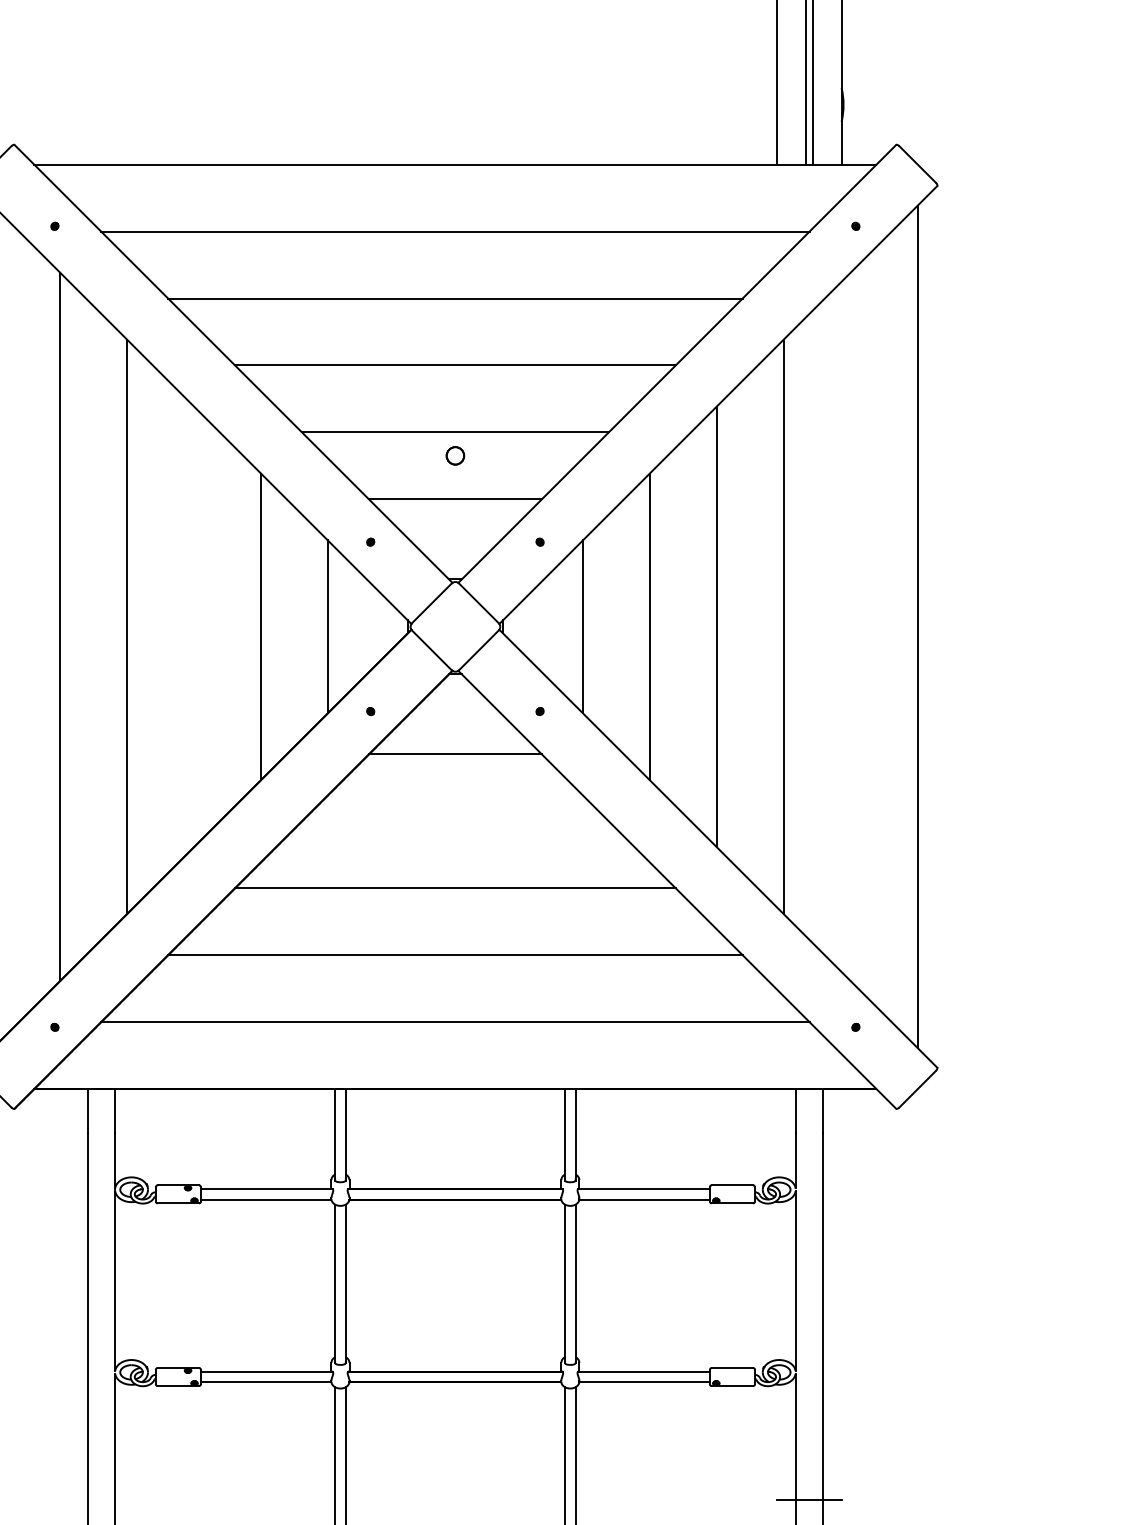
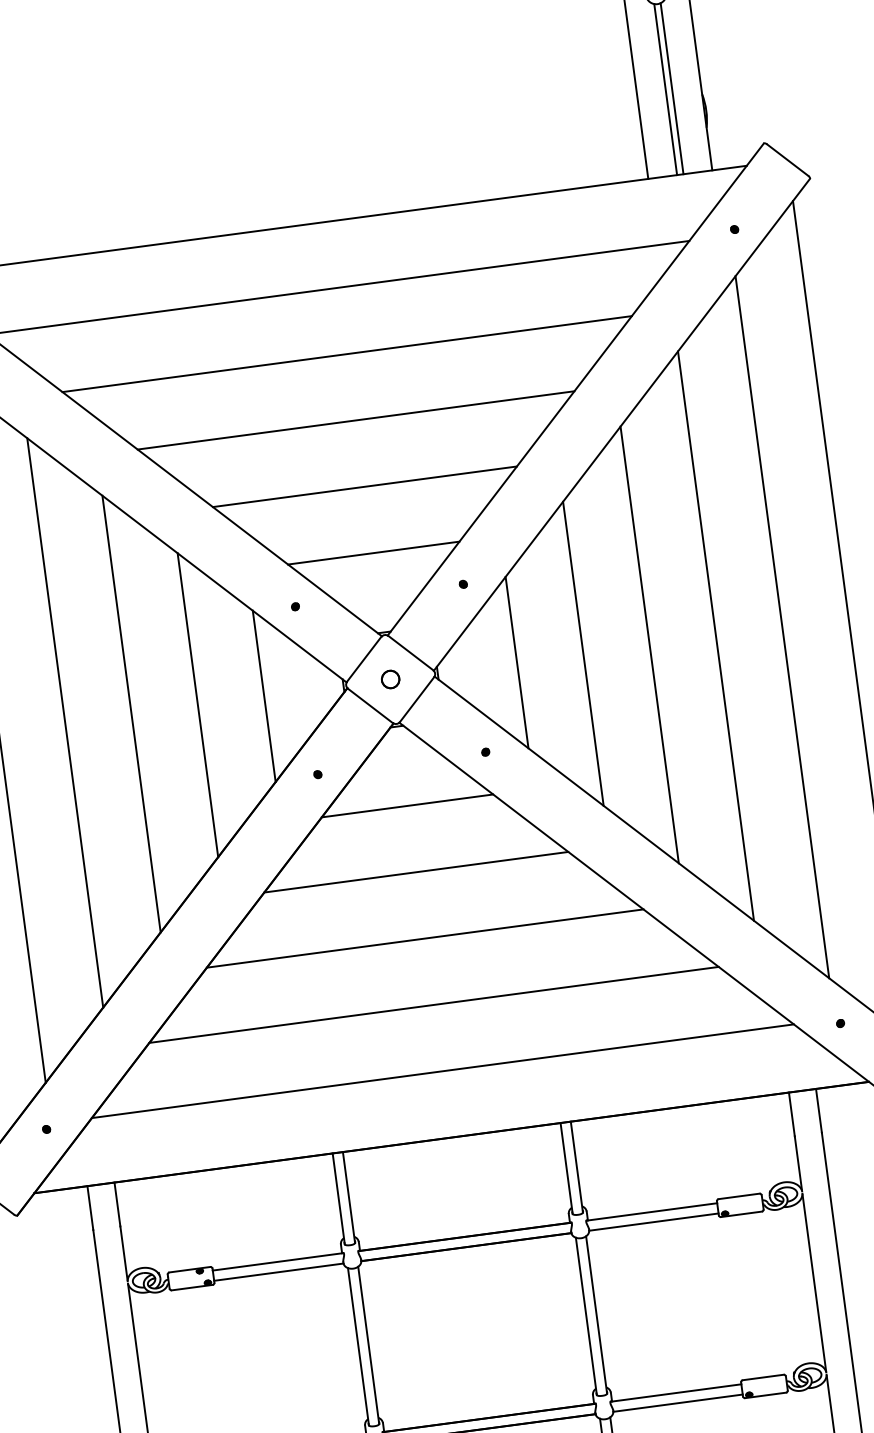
part: (455, 455) -> (390, 679), moved
line: (194, 626) -> (131, 713), added
line: (850, 626) -> (782, 626), added
line: (455, 821) -> (416, 872), added

